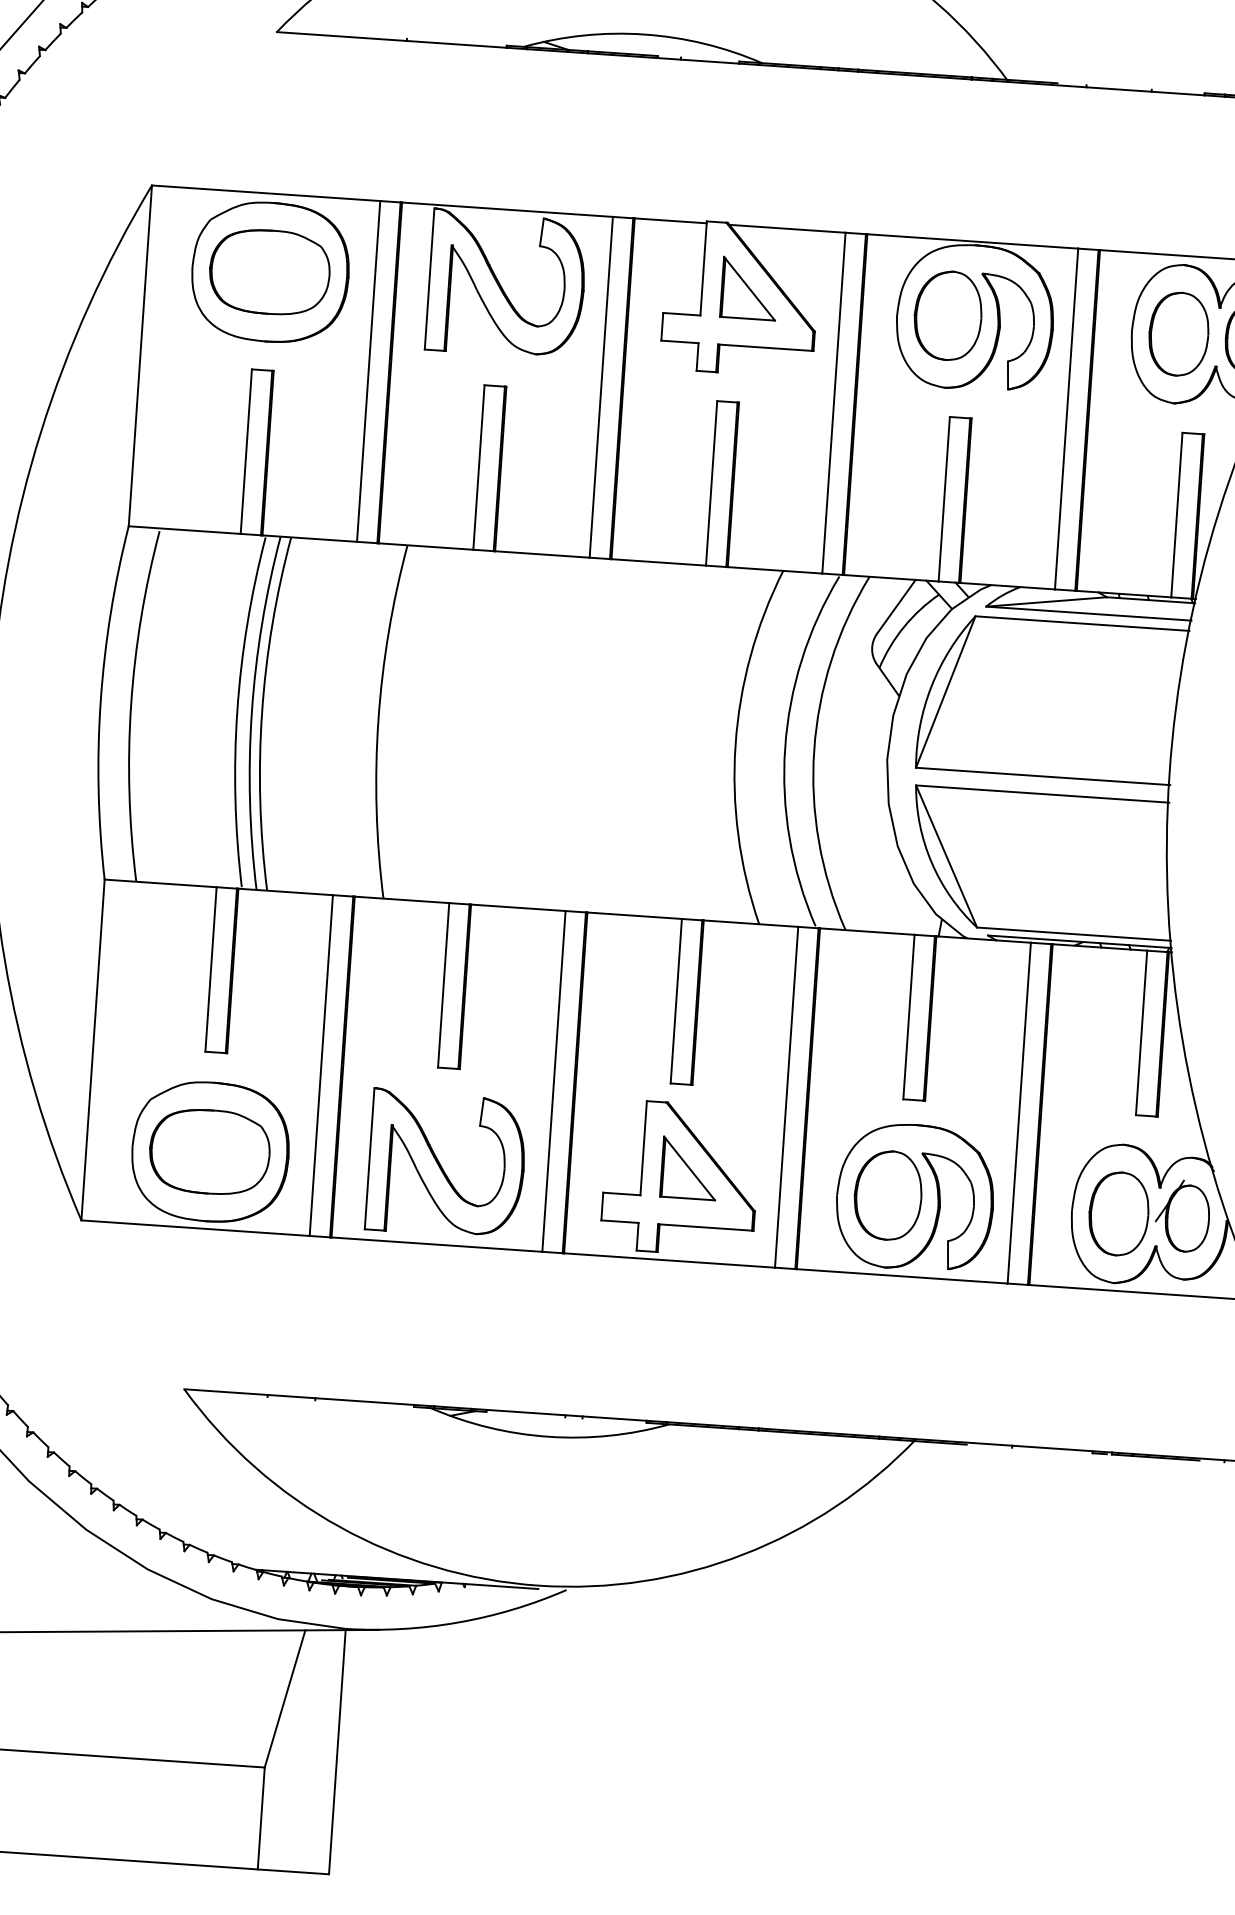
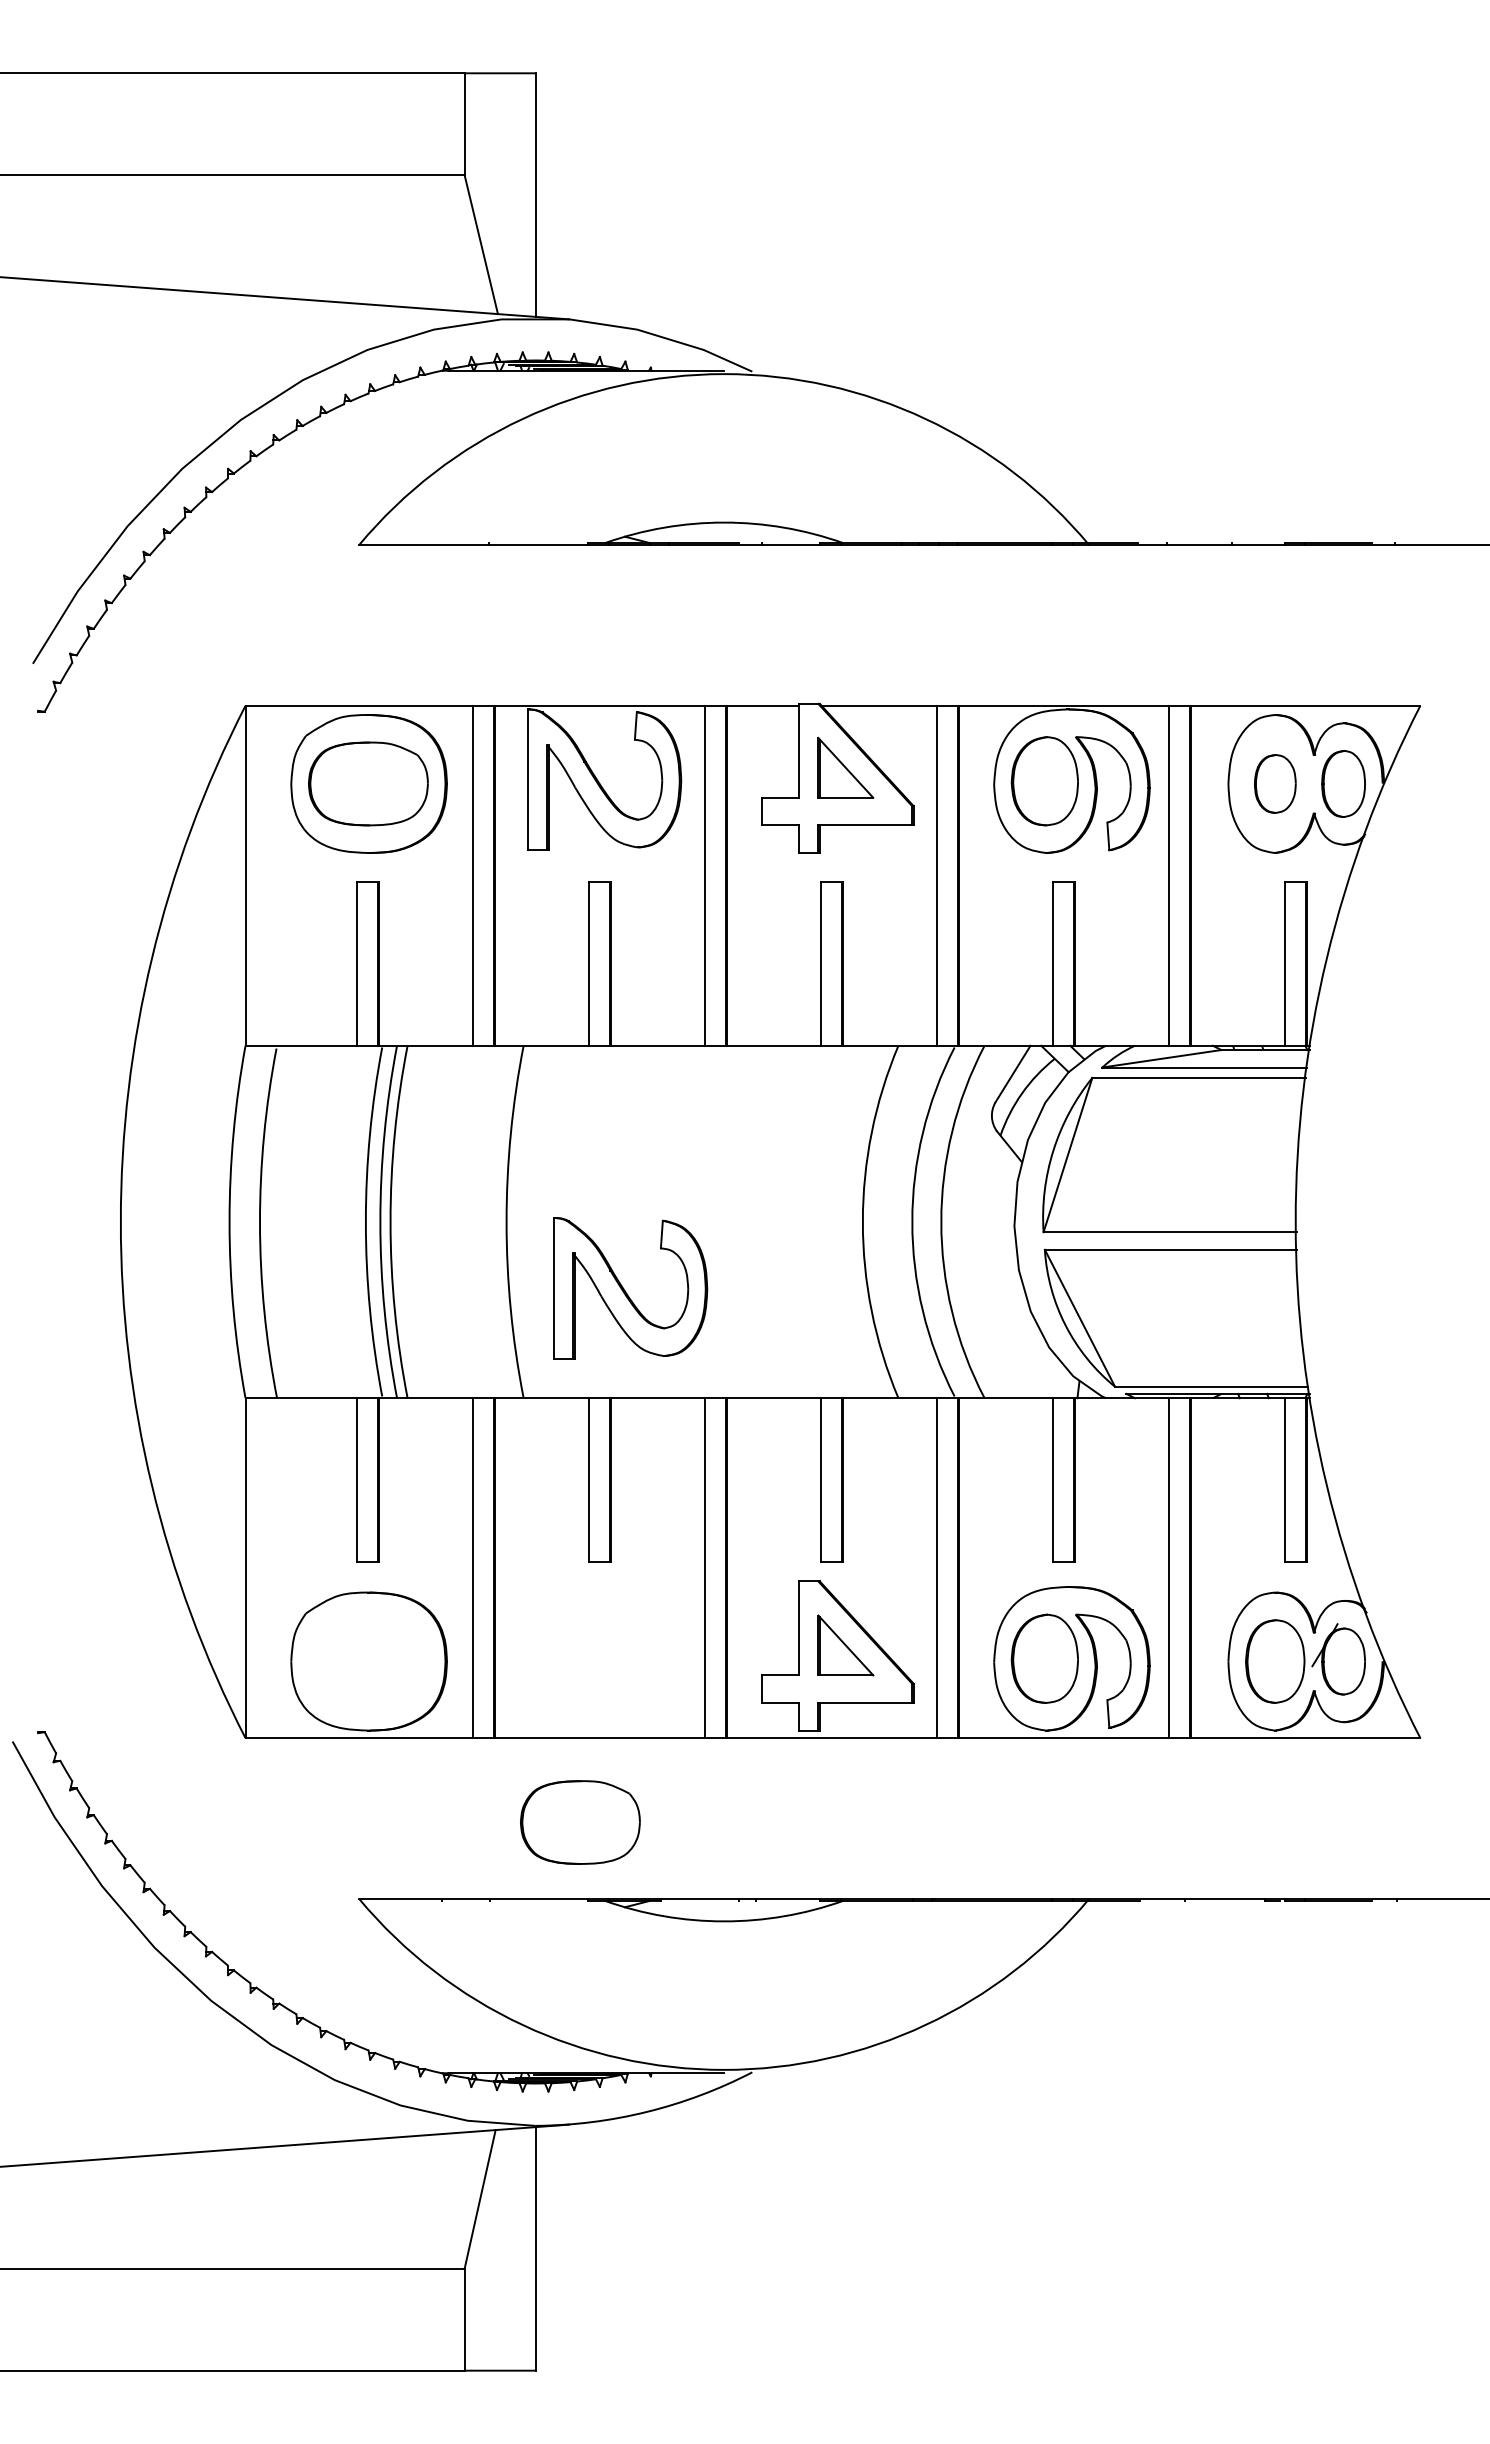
part: (1179, 333) -> (1275, 783), size x0.7
part: (209, 1151) -> (580, 1822), moved
part: (446, 1164) -> (630, 1288), moved

